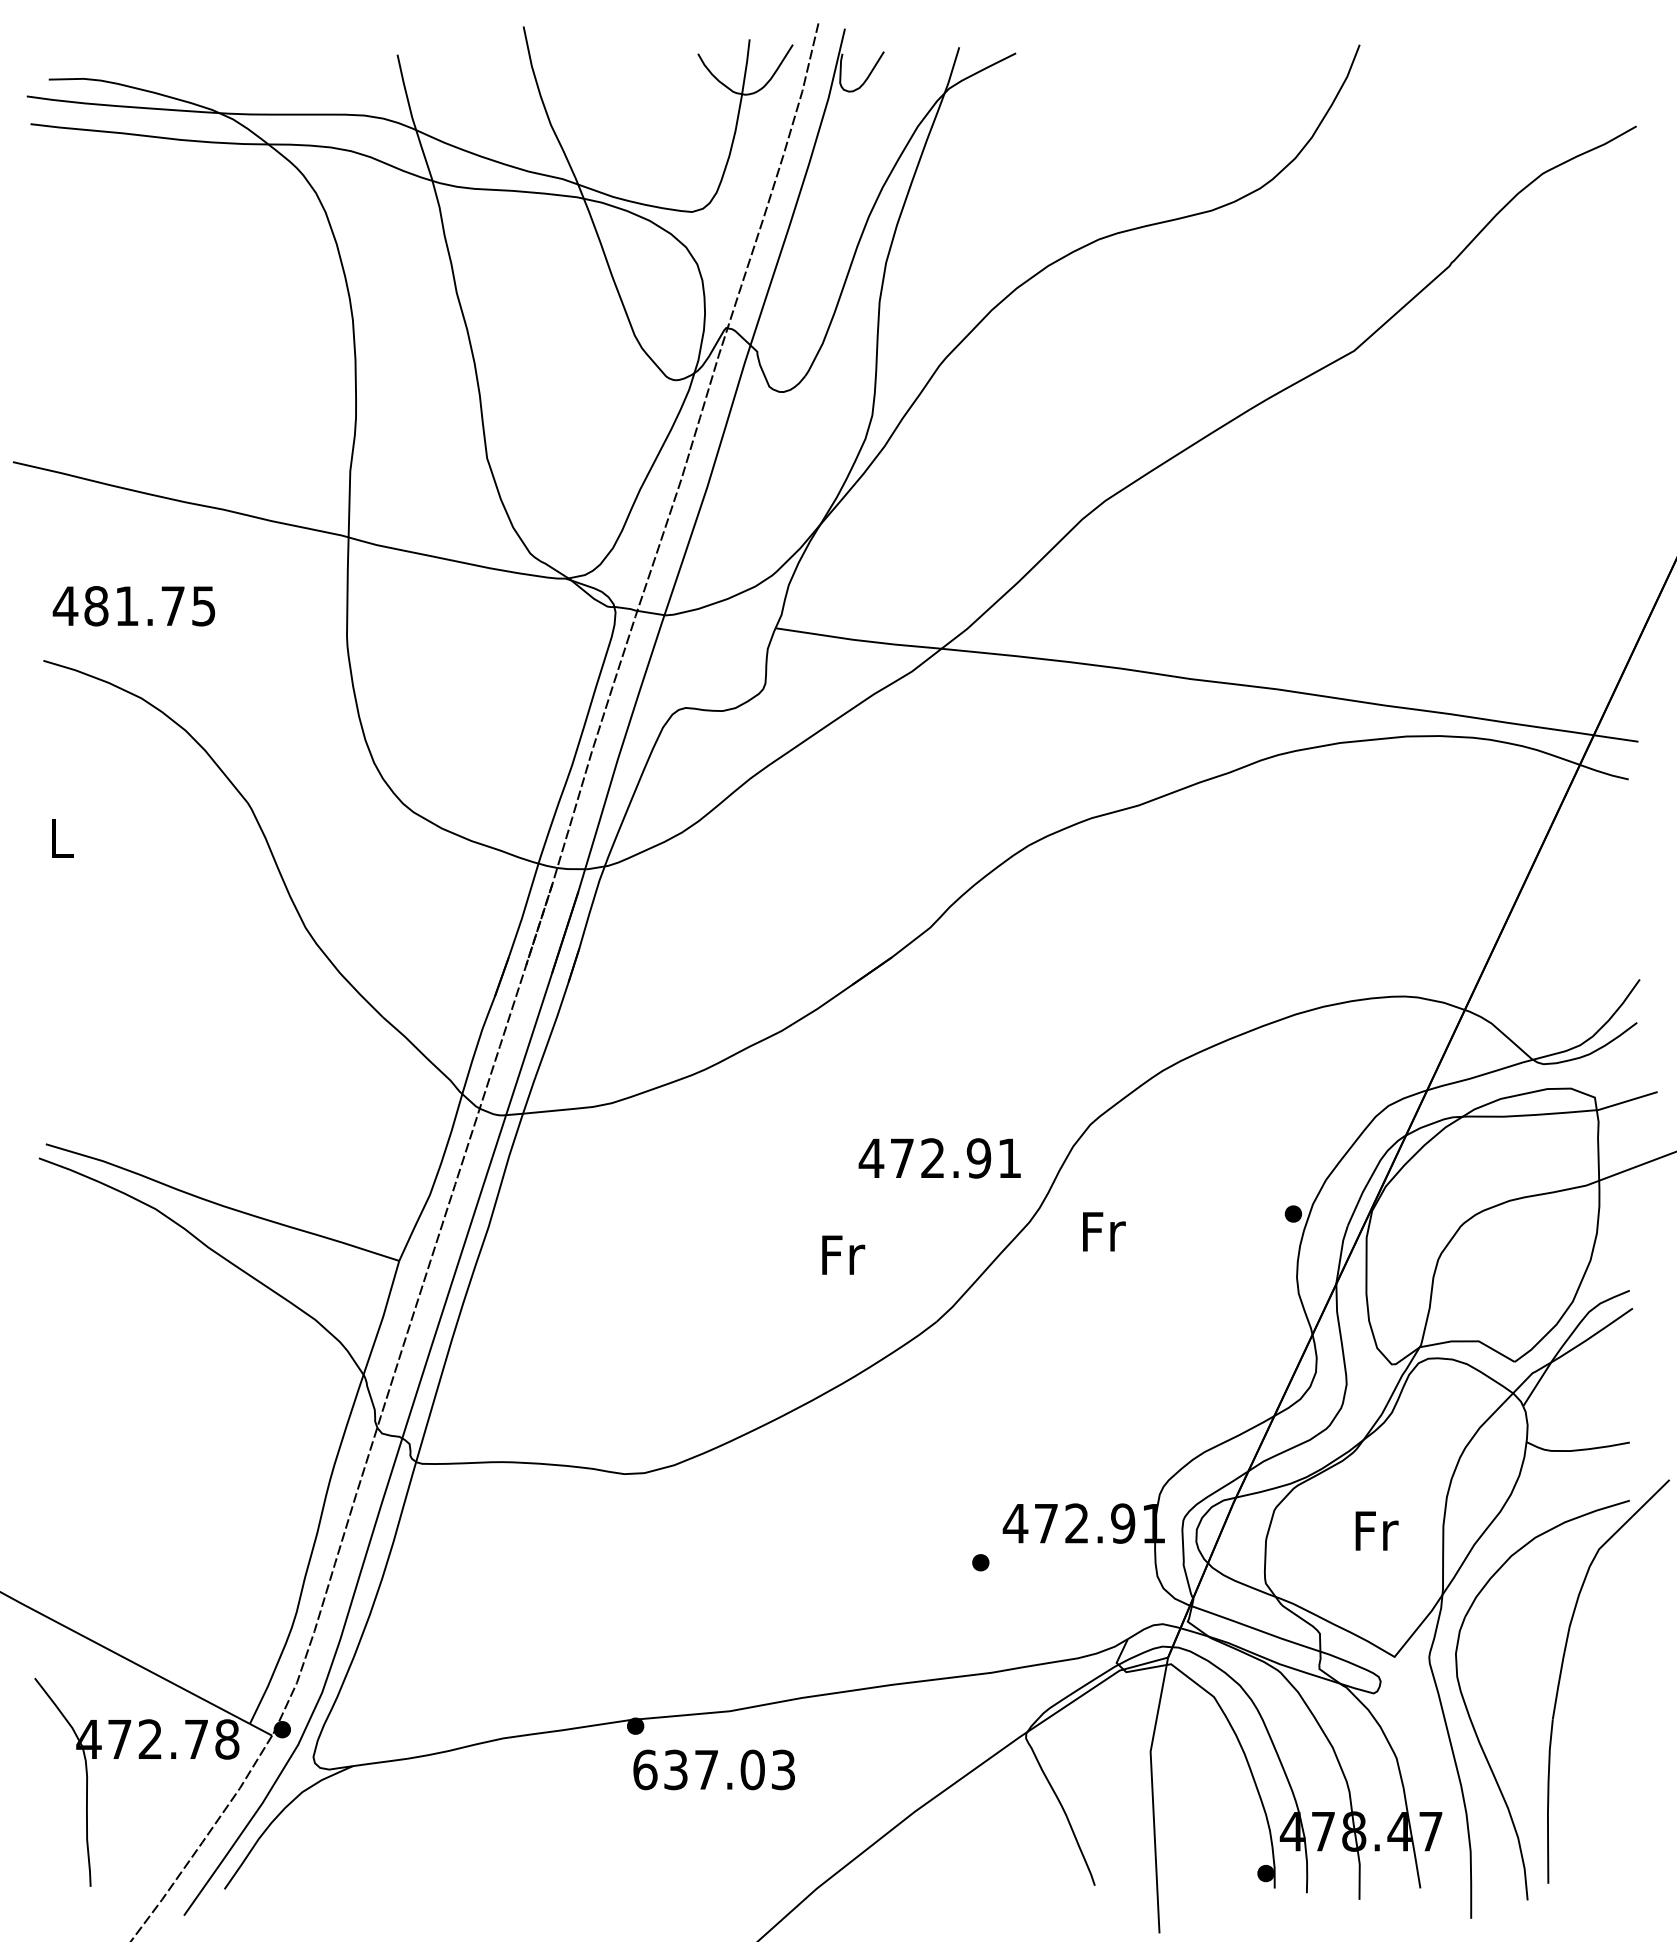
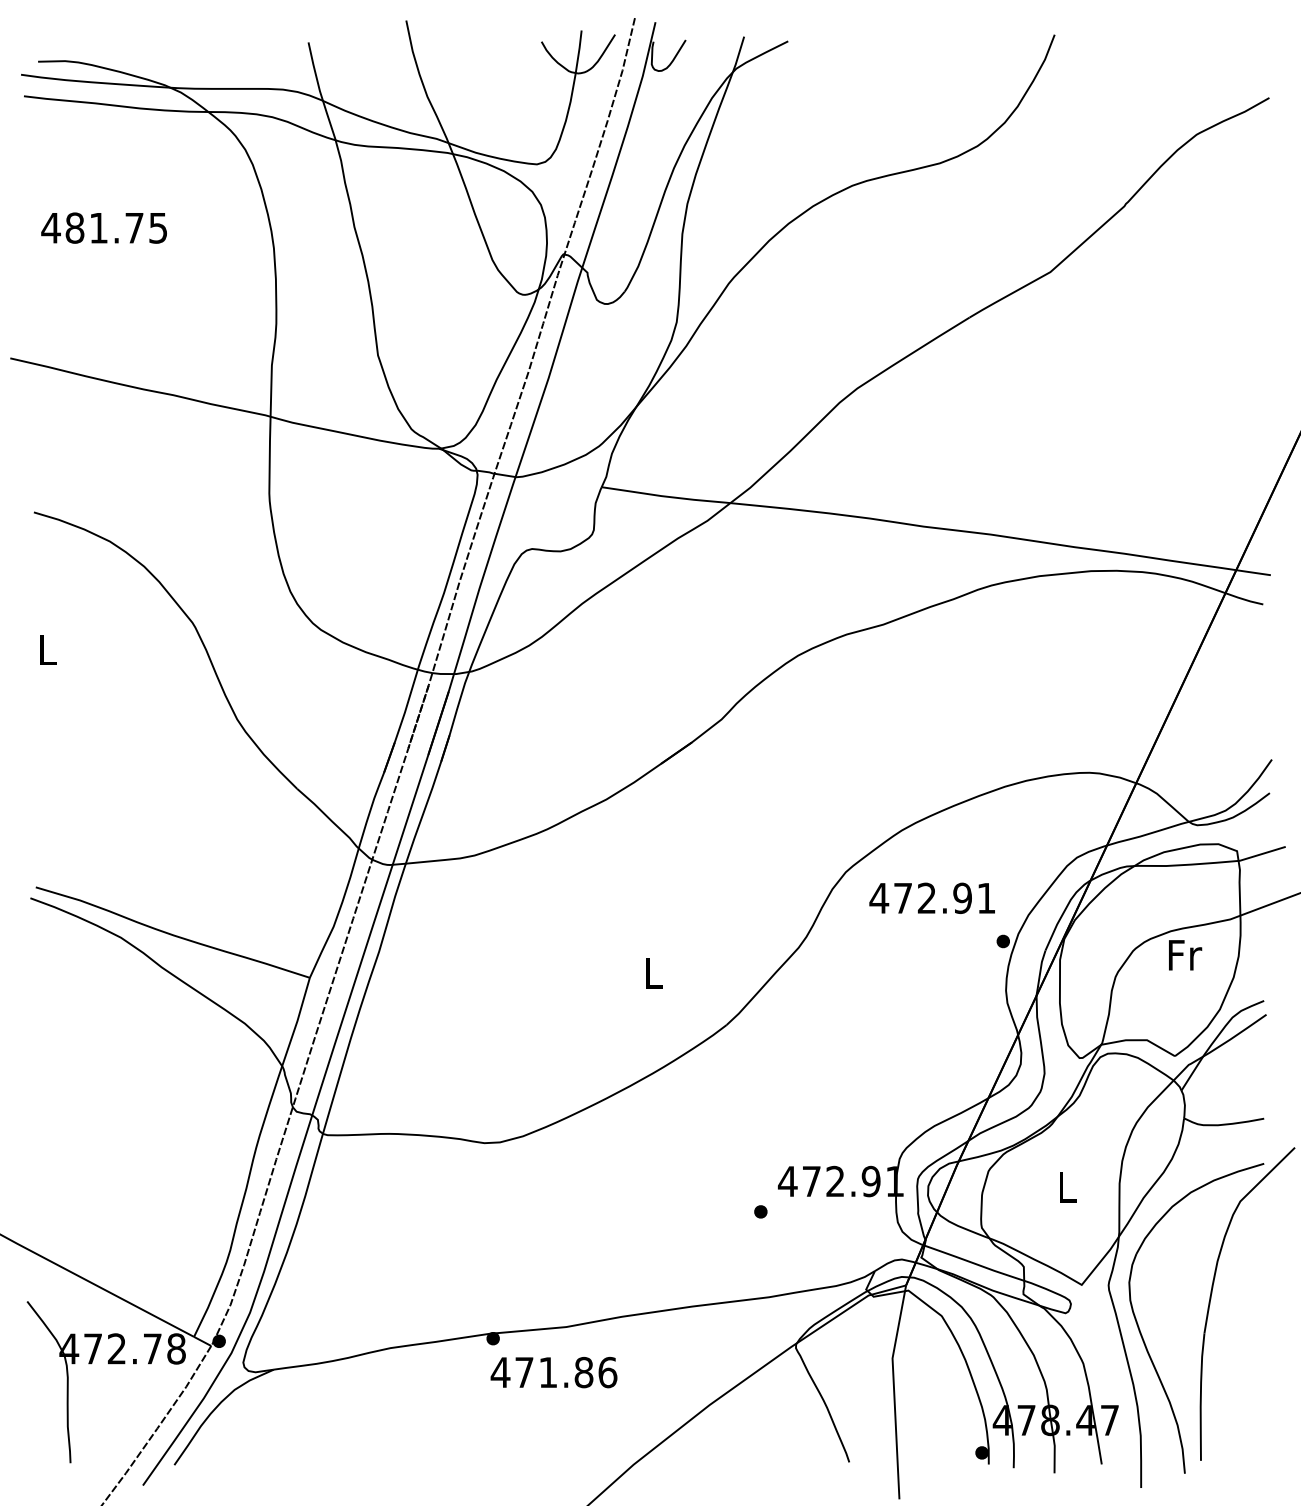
text: (133, 606) -> (103, 228), moved
text: (939, 1158) -> (932, 898), moved
text: (1104, 1231) -> (1185, 955), moved
text: (843, 1254) -> (654, 972), Fr -> L
text: (1376, 1530) -> (1067, 1186), Fr -> L
text: (713, 1769) -> (553, 1372), 637.03 -> 471.86

